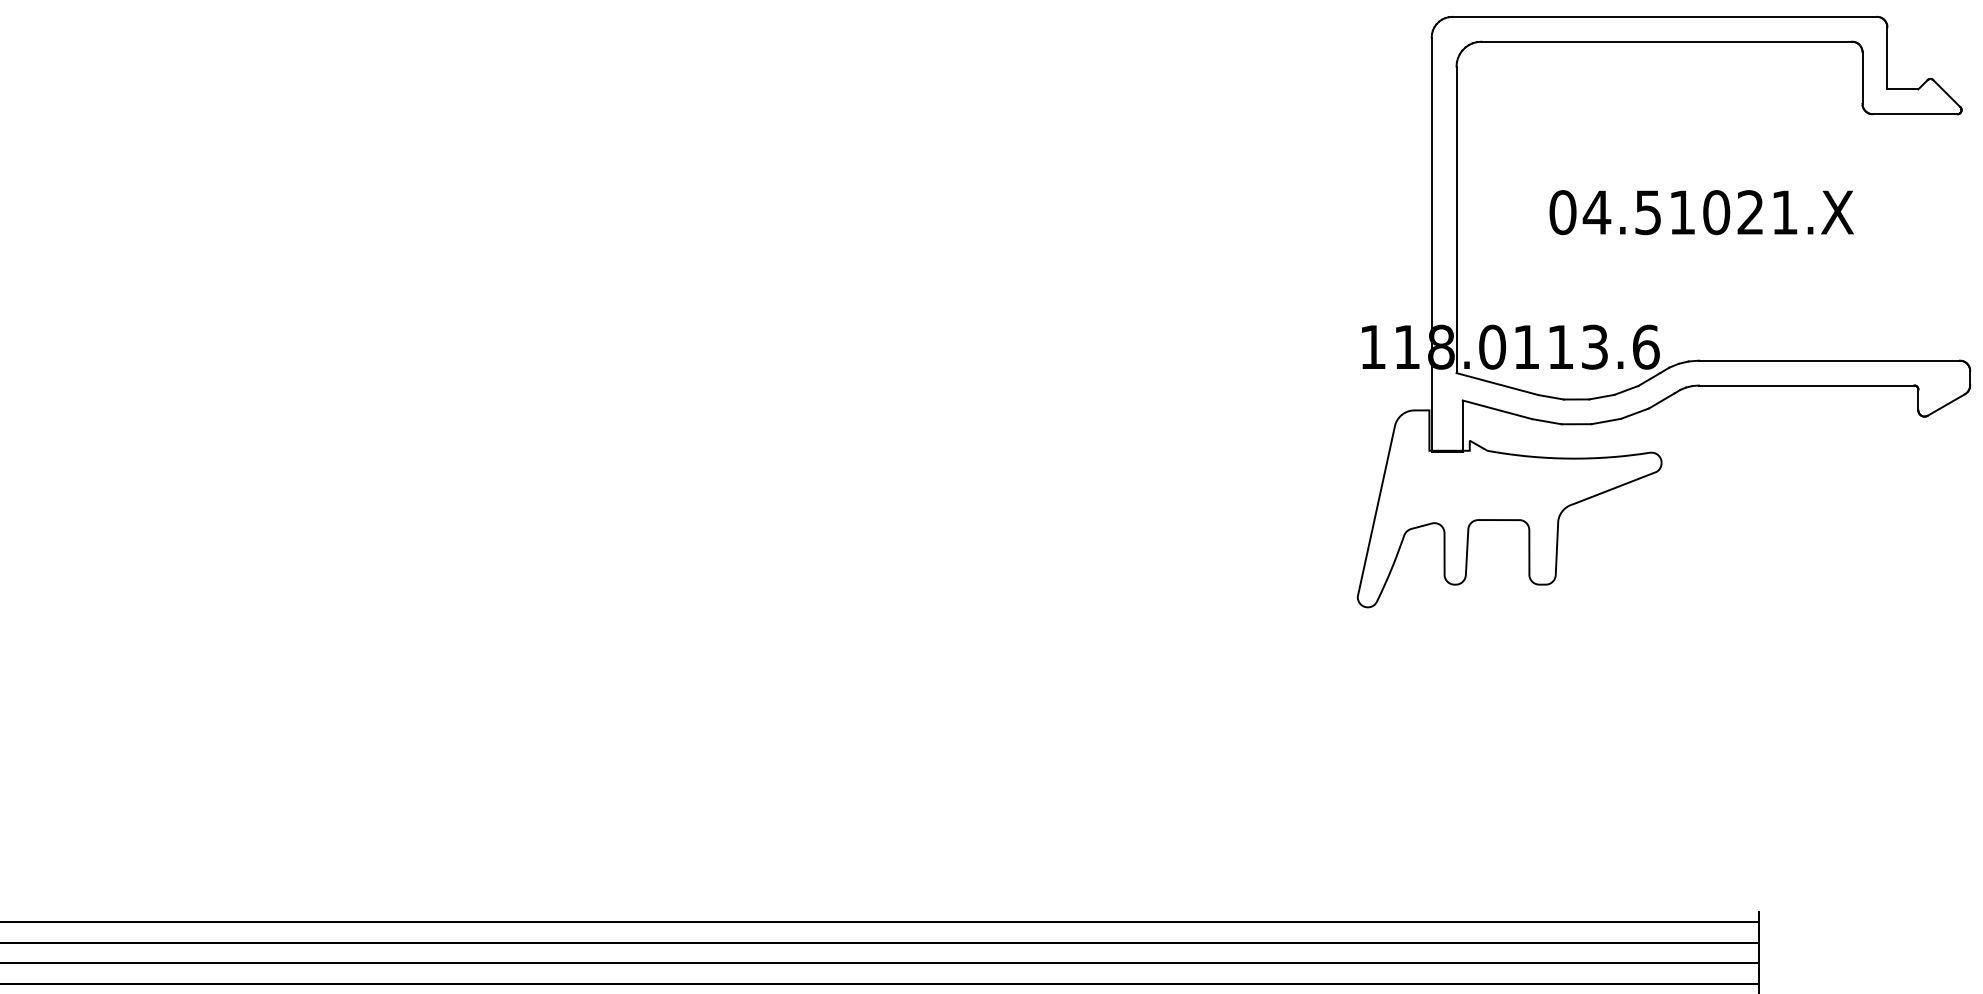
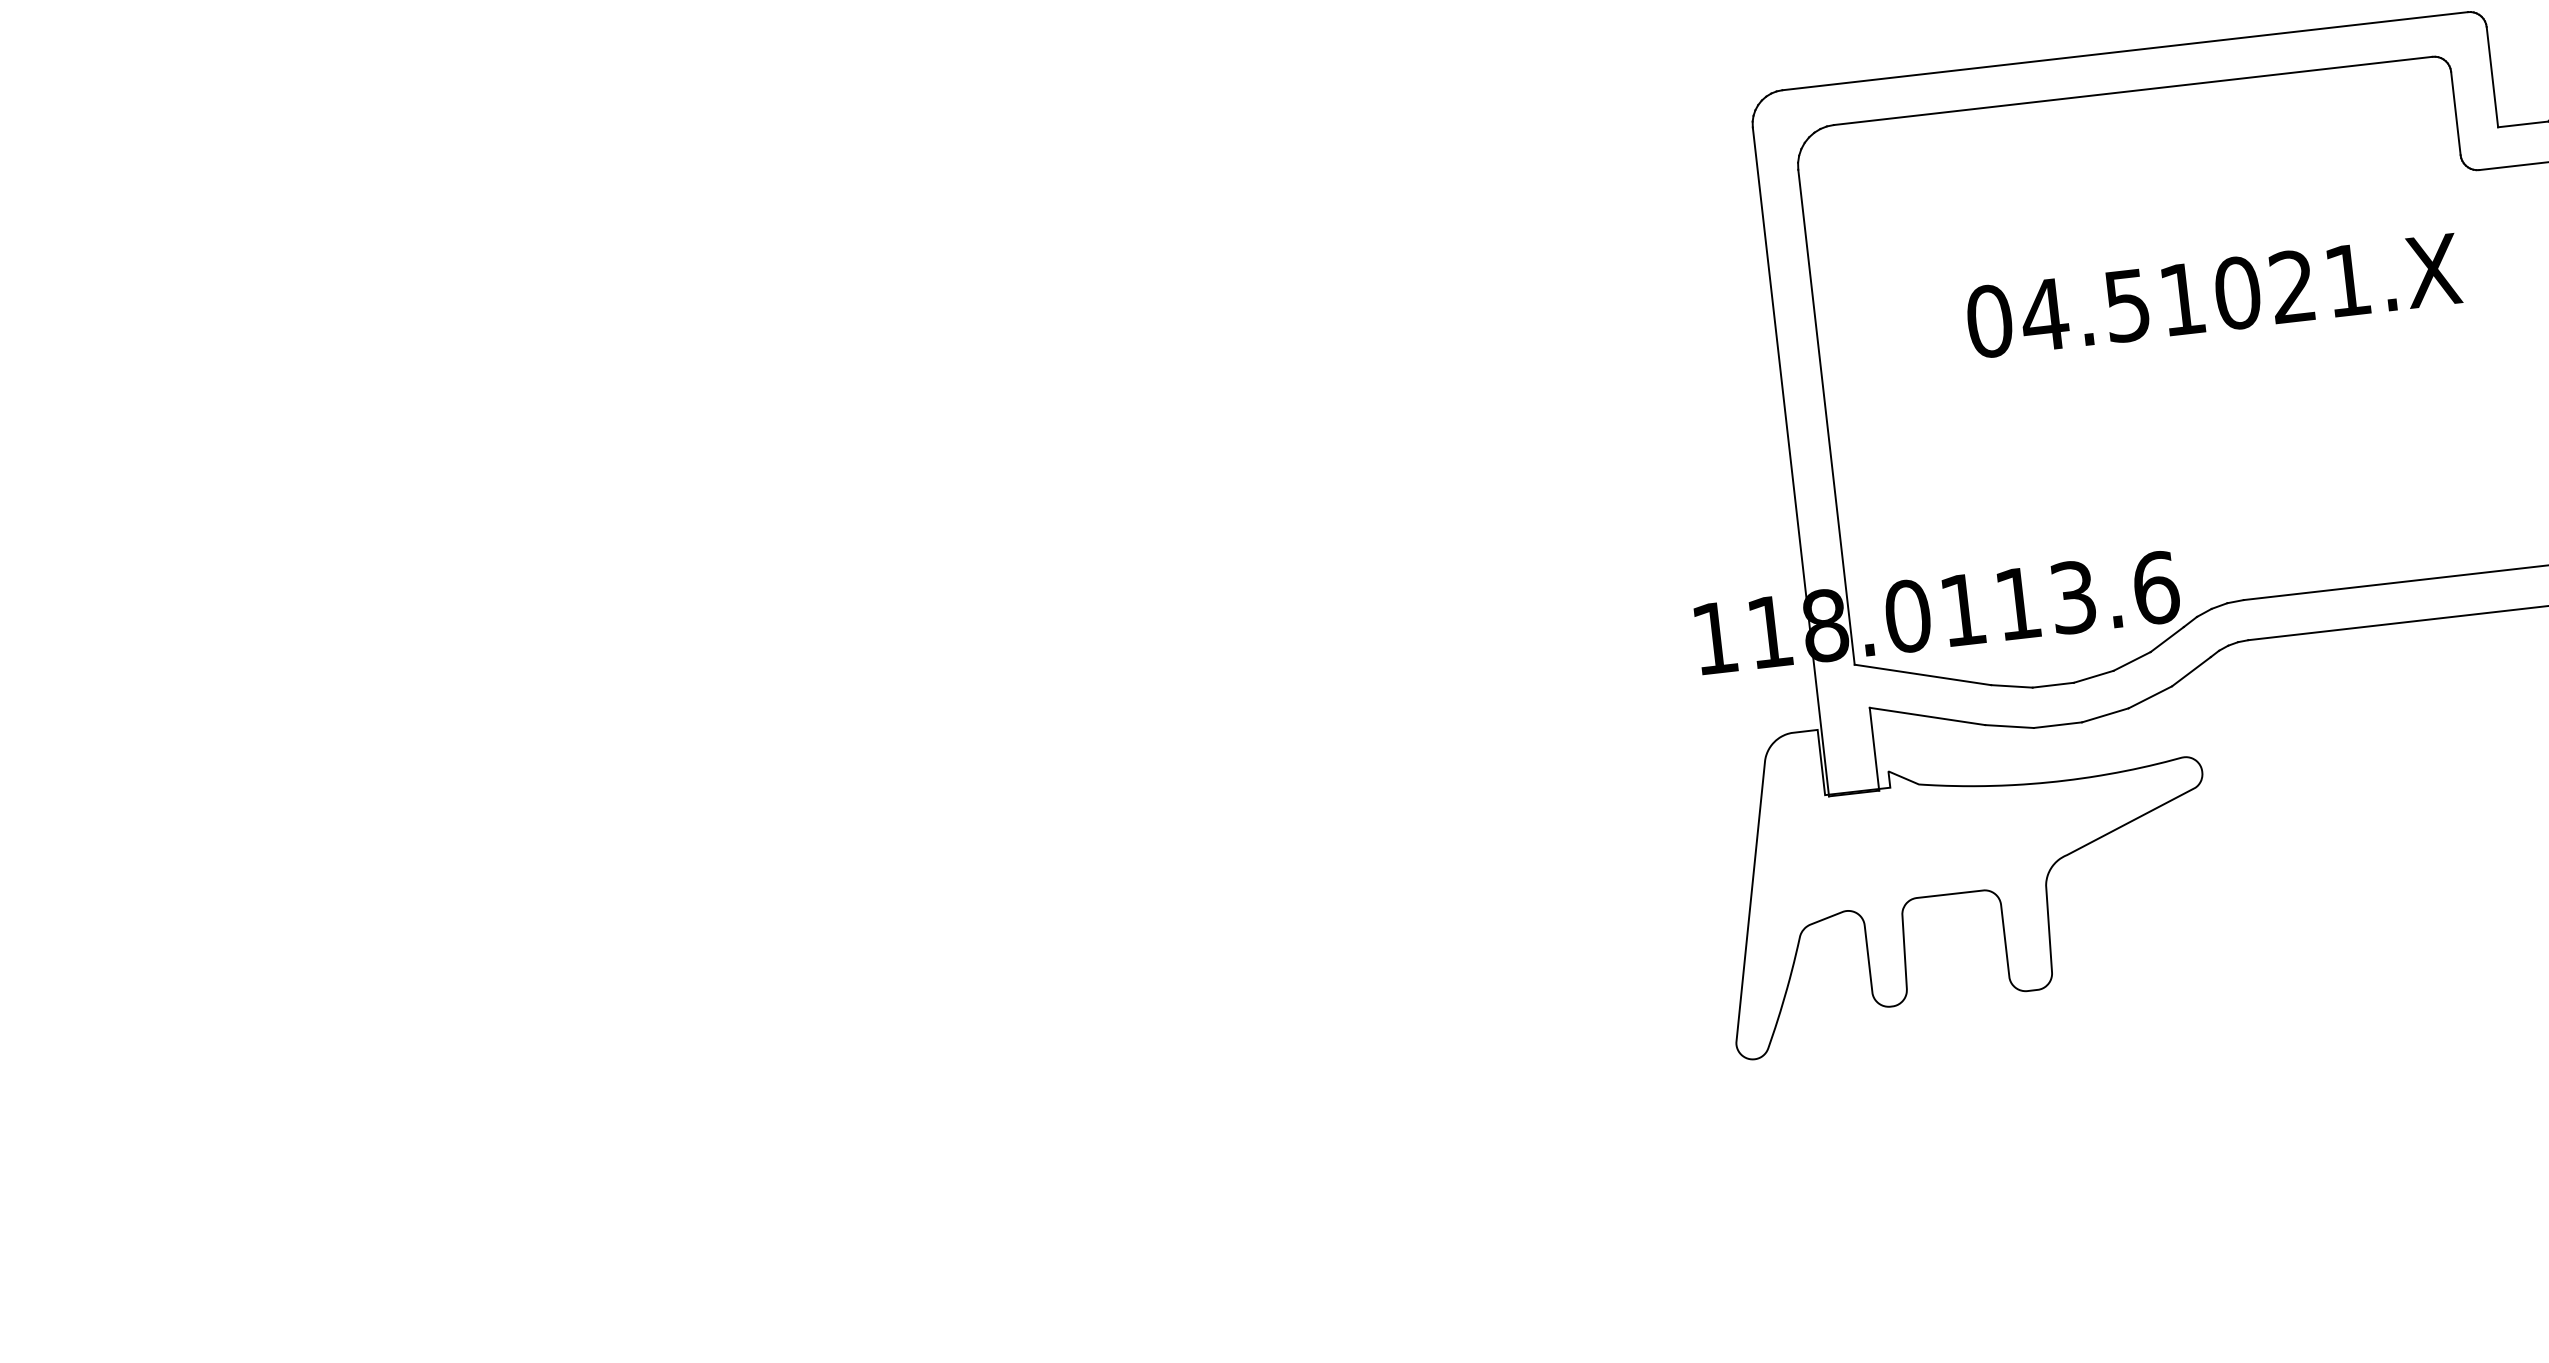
text: (1701, 212) -> (2213, 295), moved

